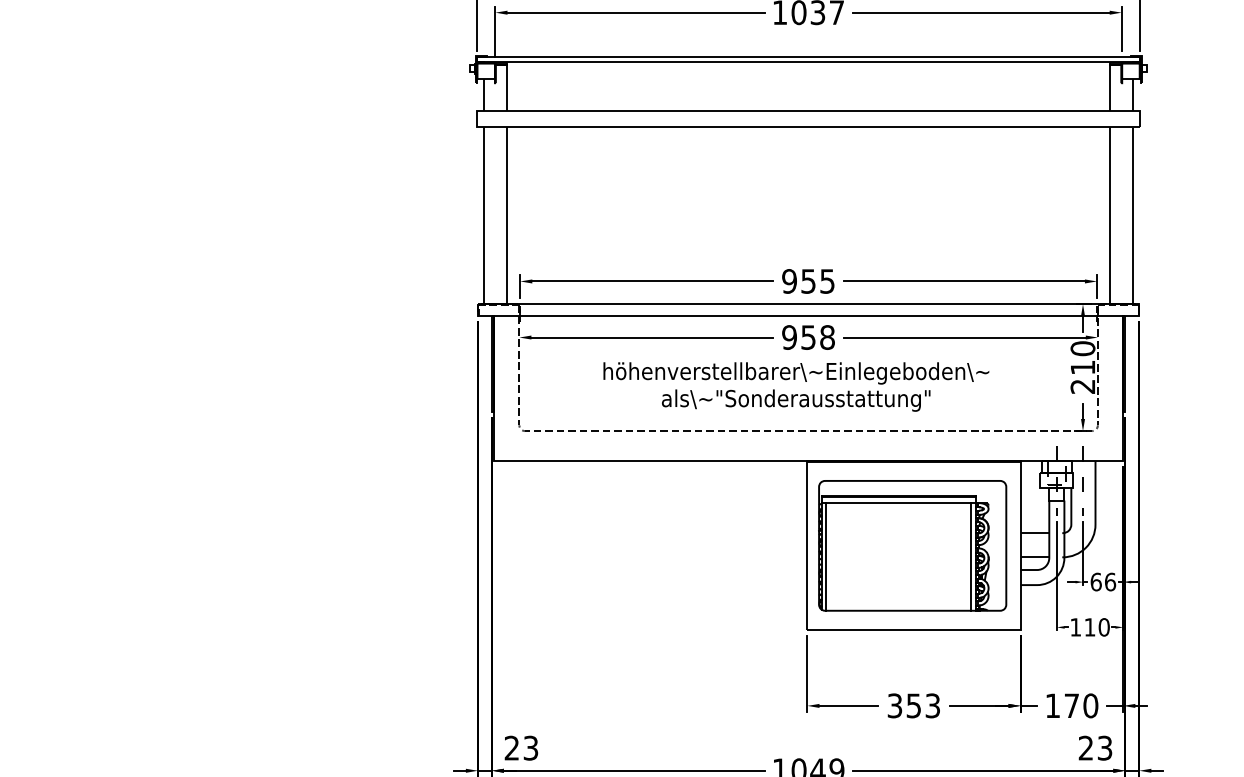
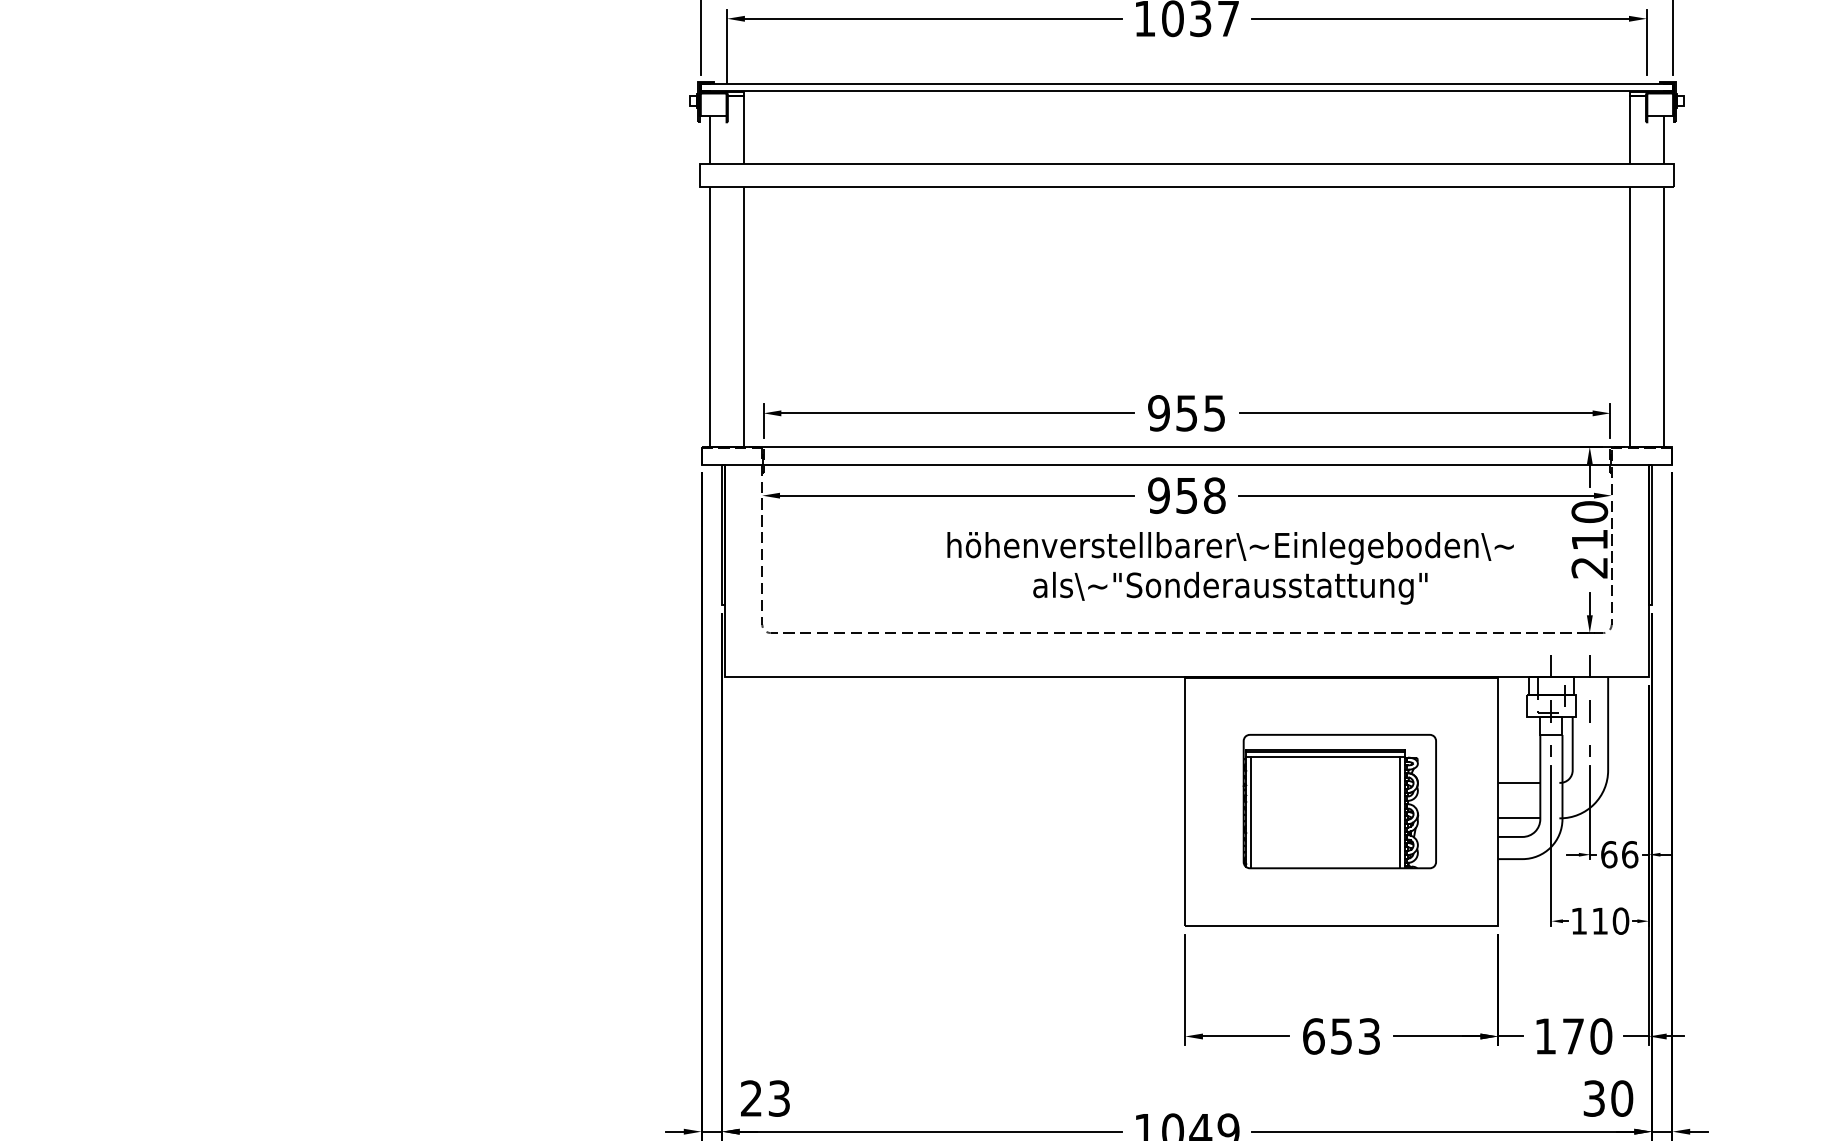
text: (796, 386) -> (1230, 567), moved
part: (912, 545) -> (1339, 800), size x0.7
text: (894, 705) -> (1313, 1035), 353 -> 653
text: (1095, 747) -> (1608, 1097), 23 -> 30

